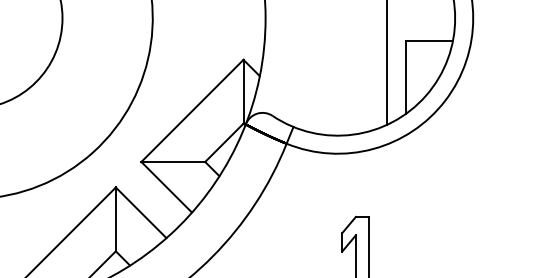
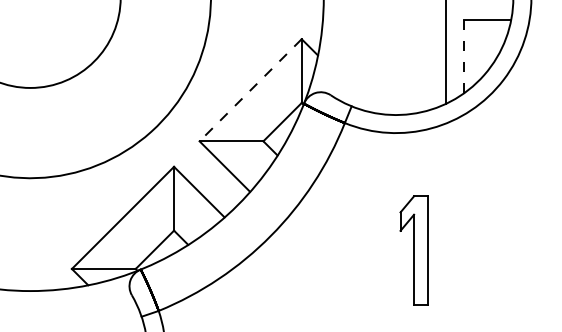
line: (405, 77) -> (463, 56), solid -> dashed
line: (192, 111) -> (250, 90), solid -> dashed

